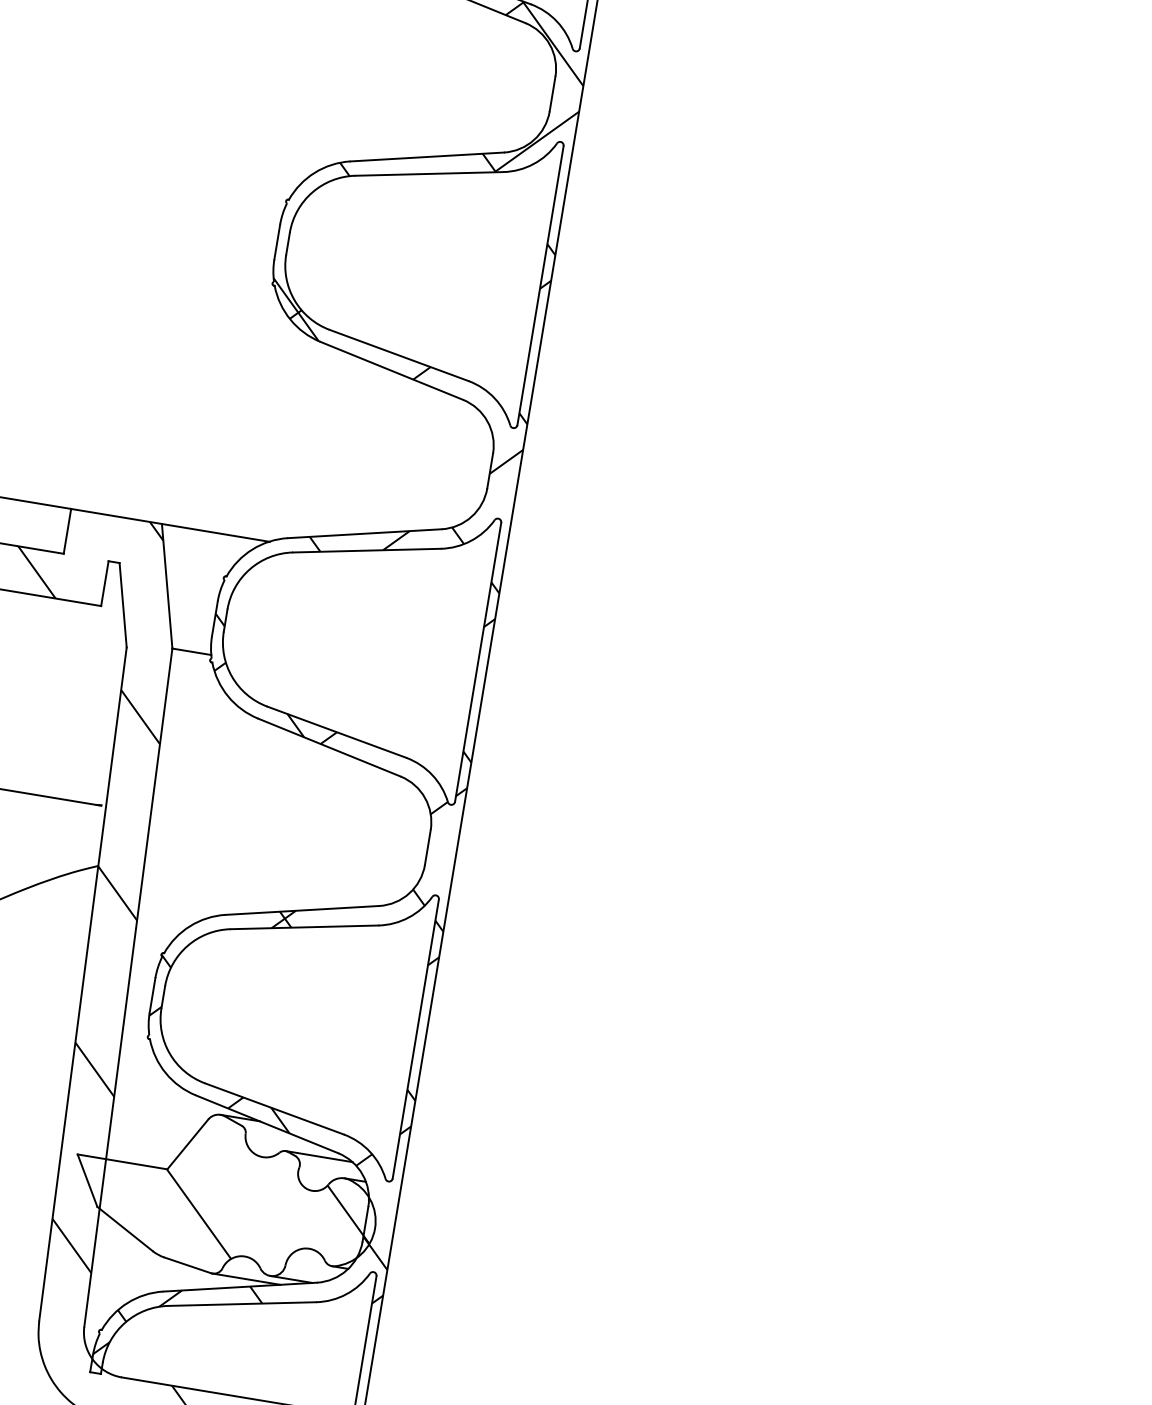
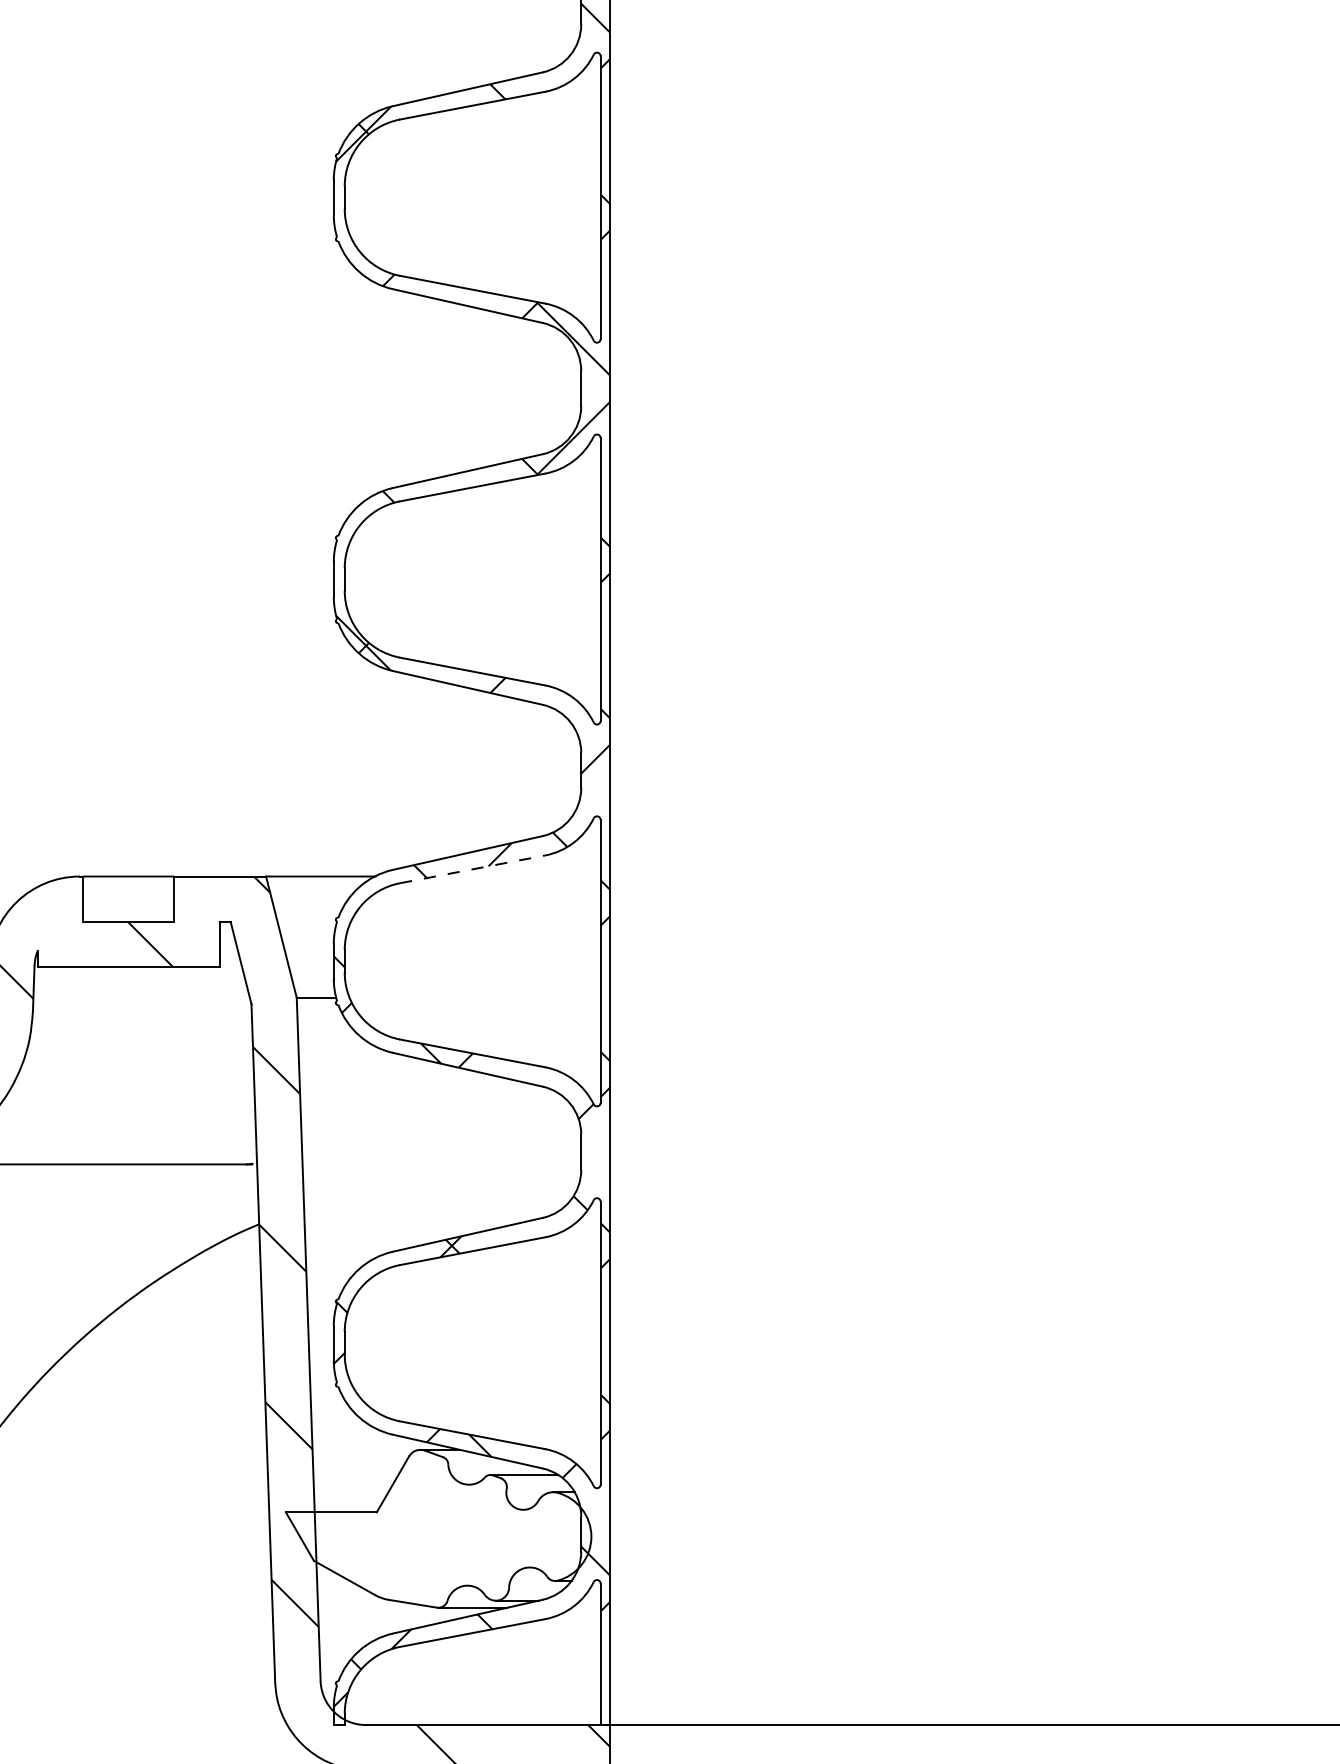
line: (366, 550) -> (472, 869), solid -> dashed
hatch: (266, 1220) -> (482, 1546), removed

